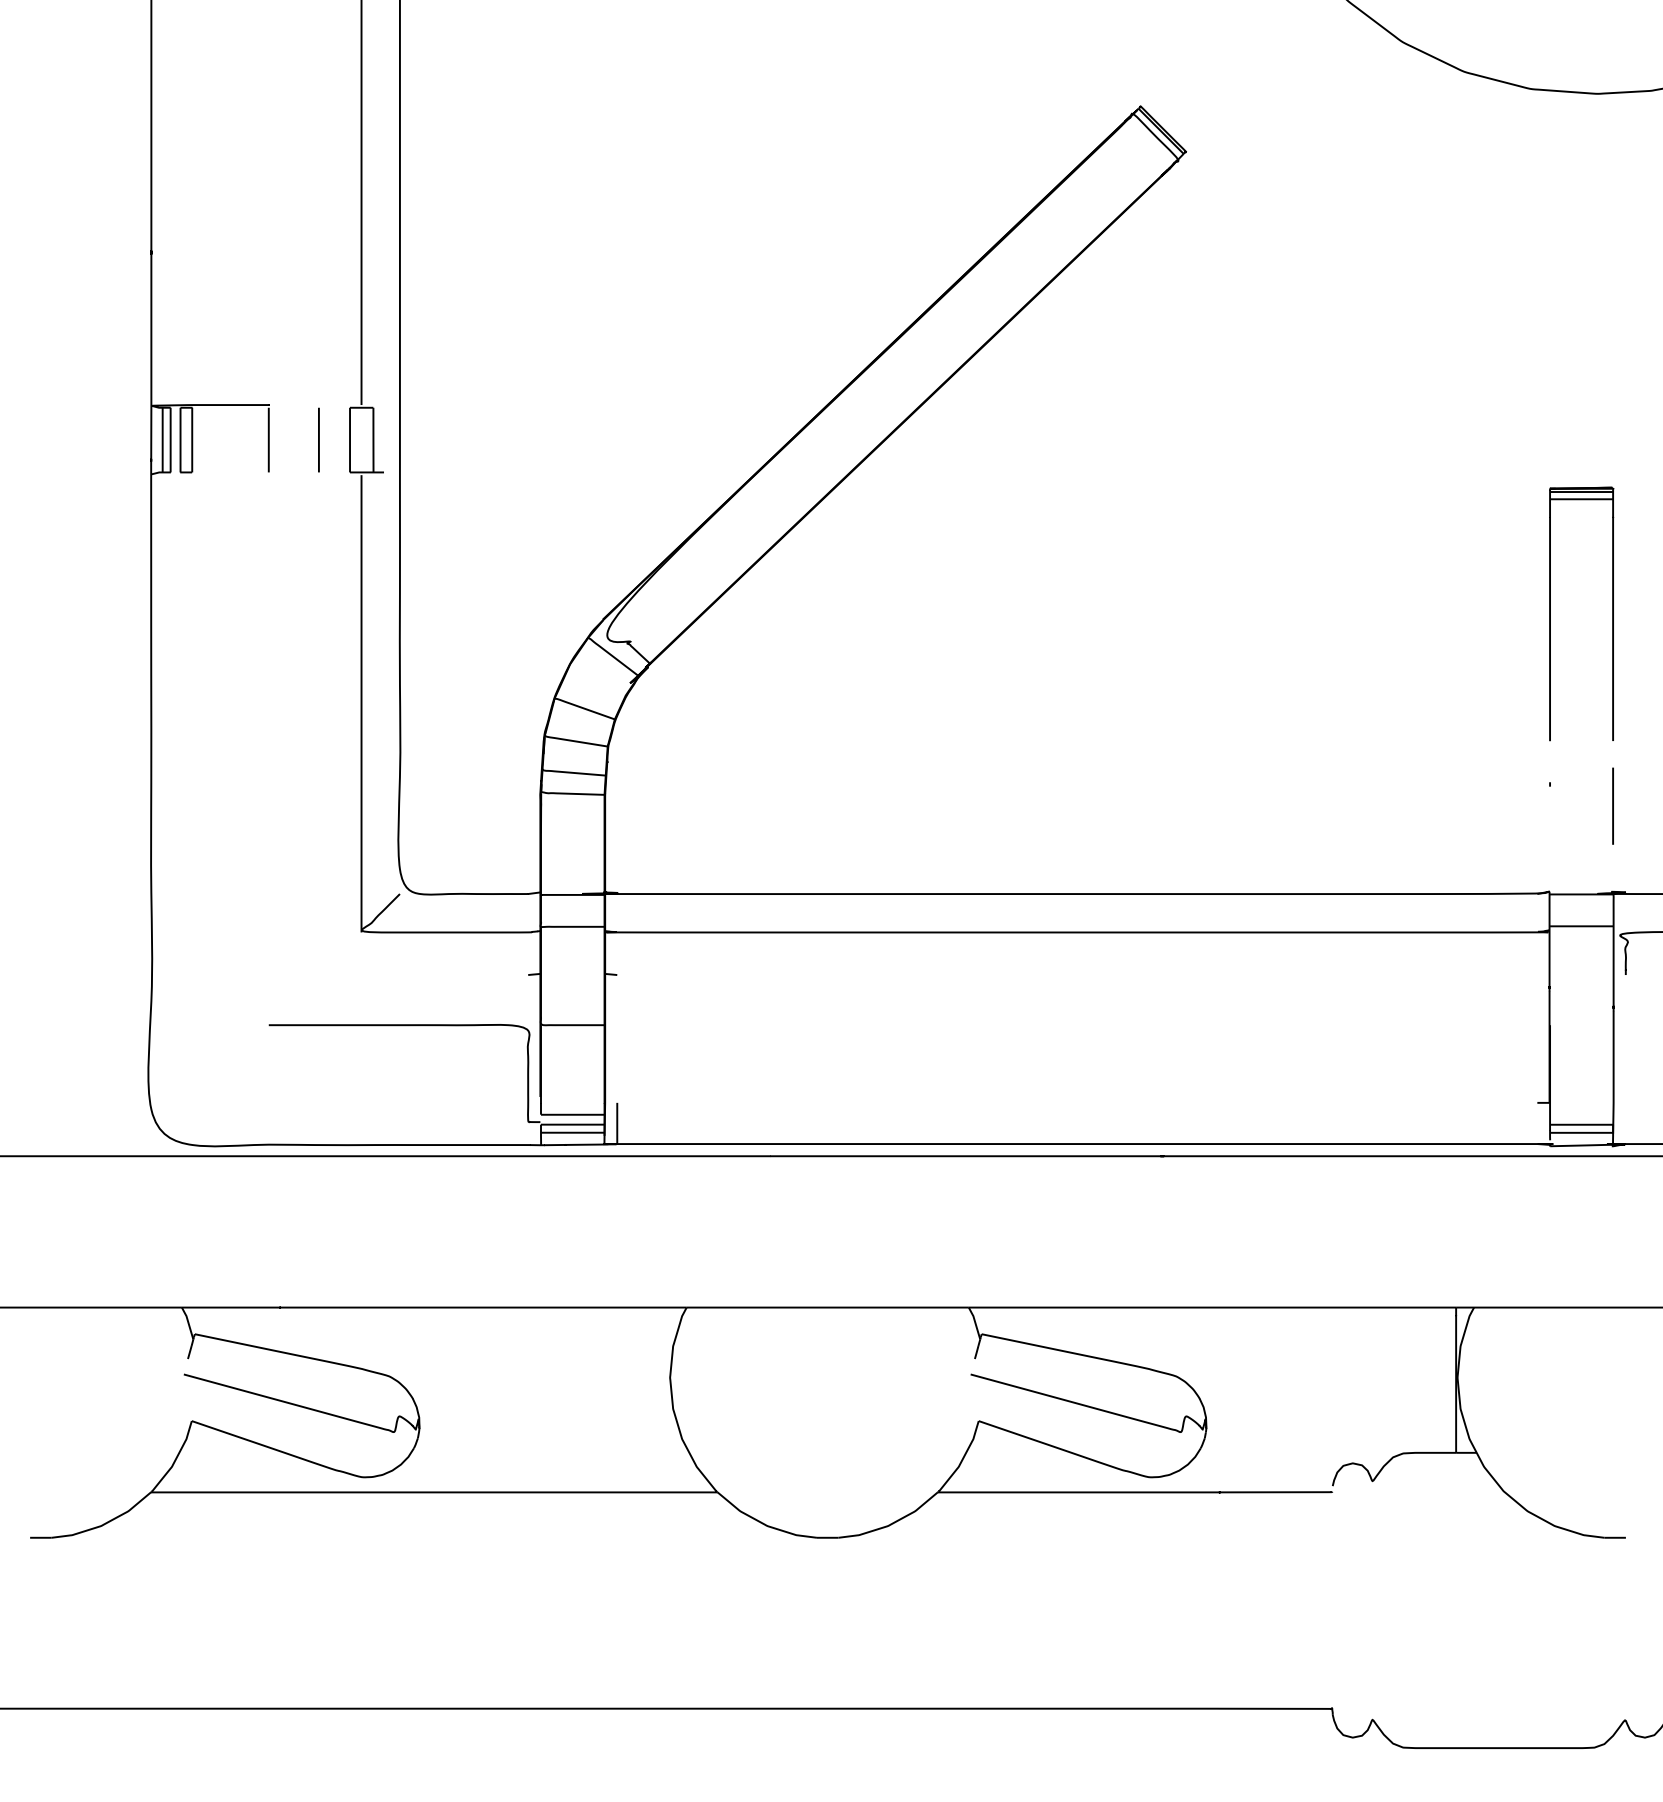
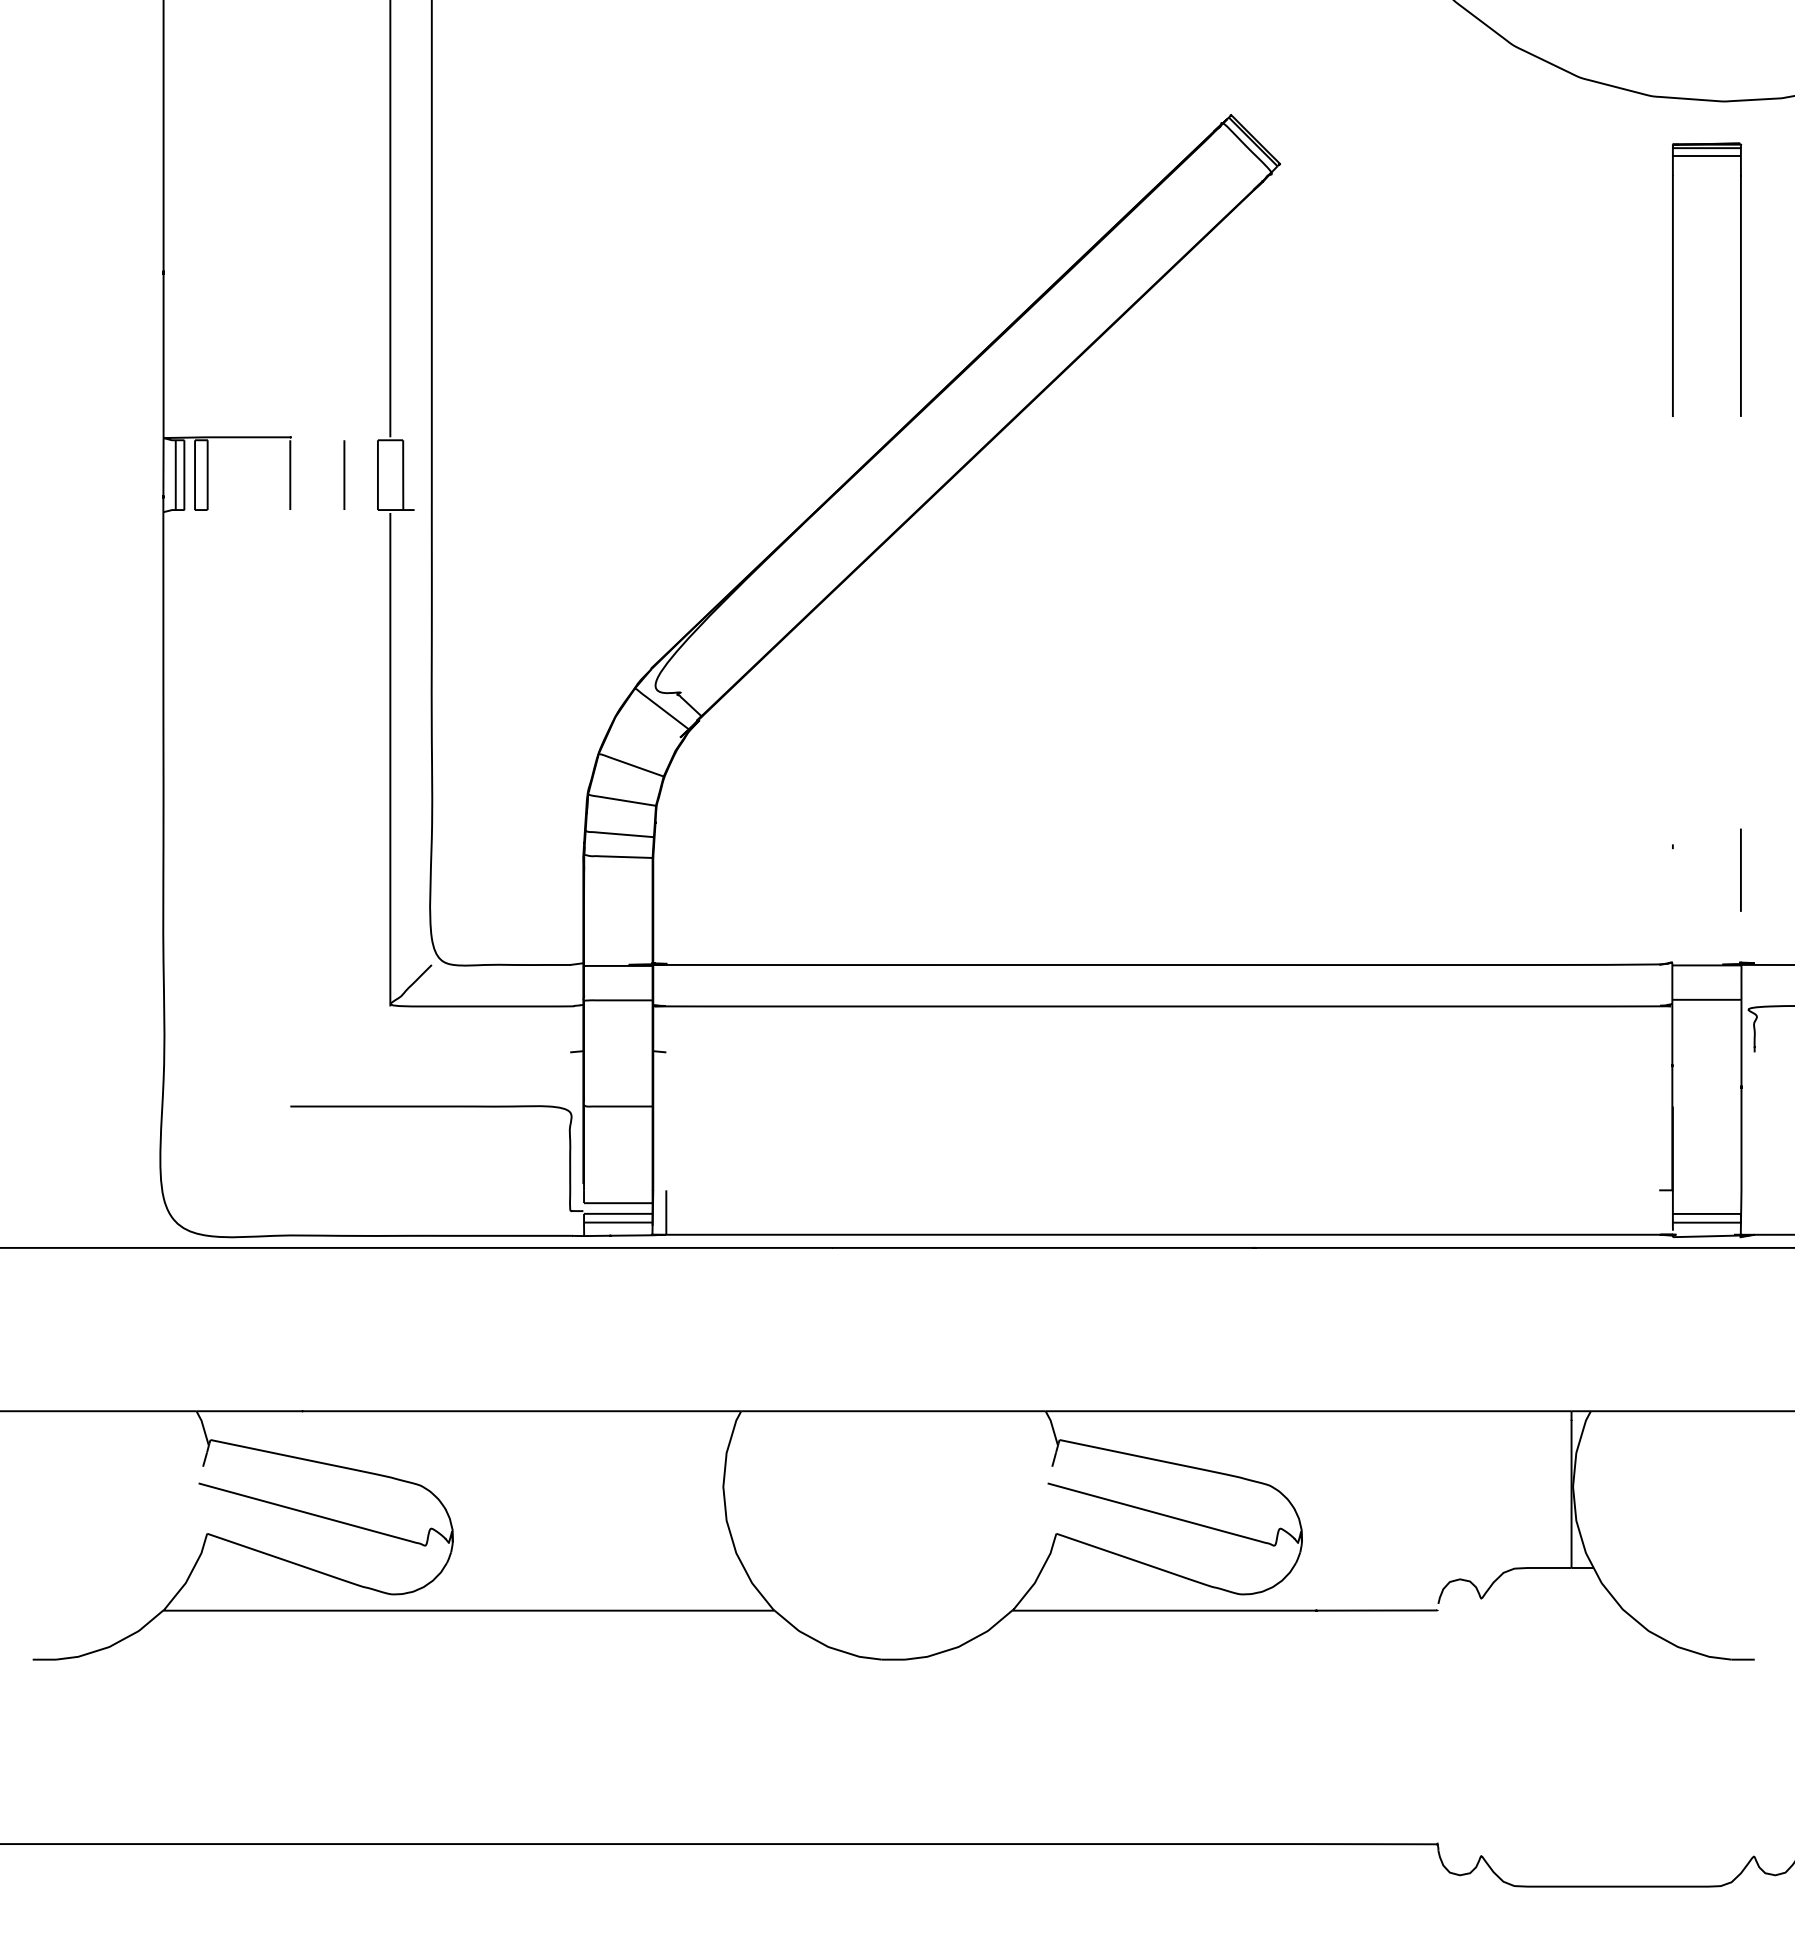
part: (1612, 613) -> (1740, 279), moved

